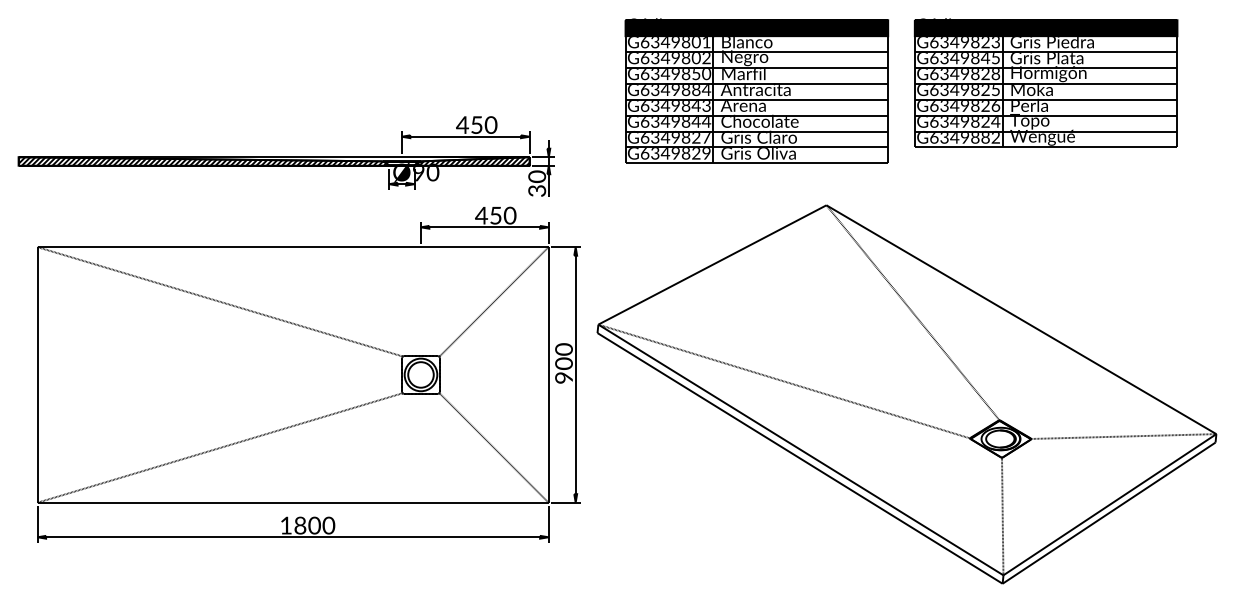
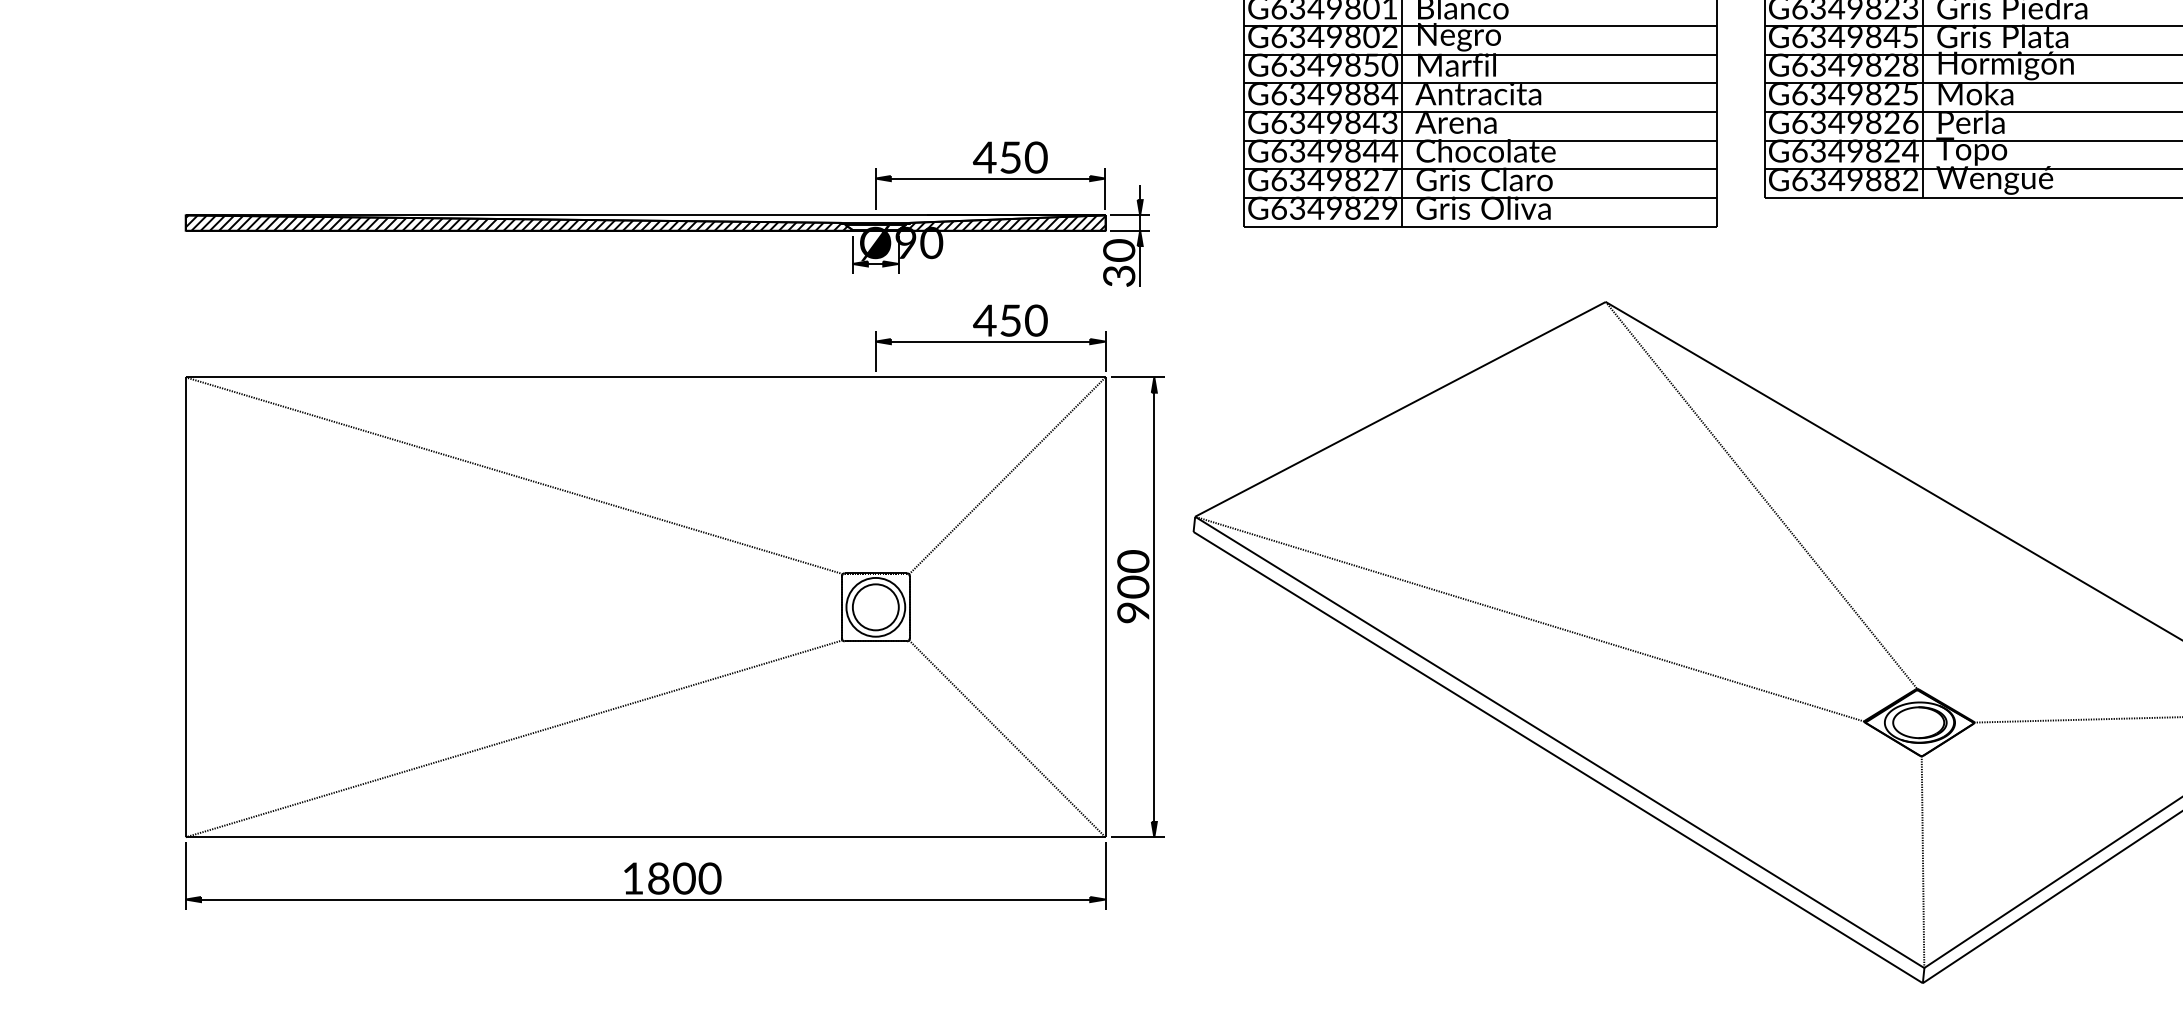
part: (285, 156) -> (666, 214), moved

